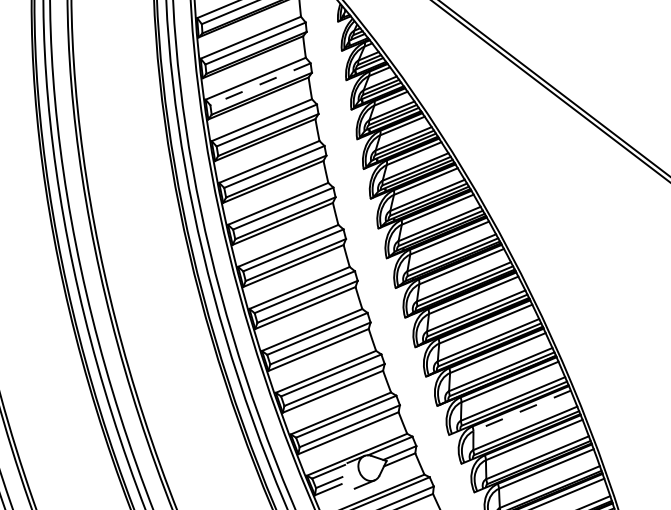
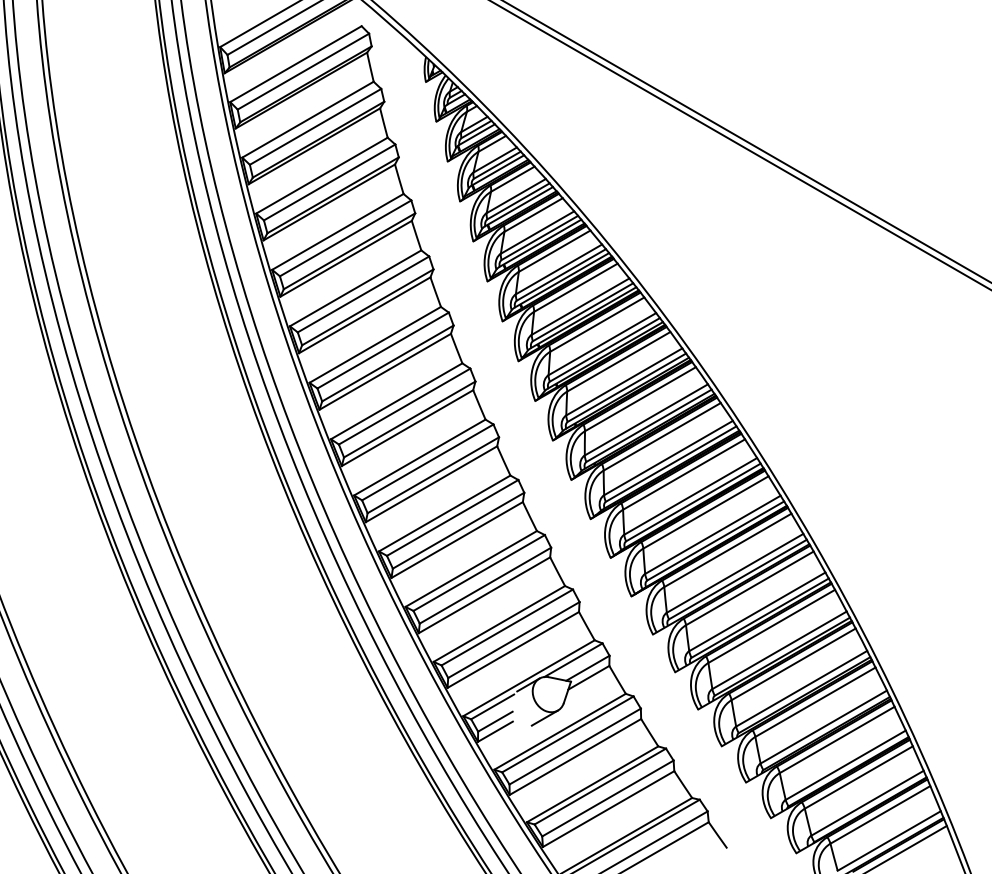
line: (260, 84) -> (329, 182), dashed -> solid
line: (521, 411) -> (749, 588), dashed -> solid

